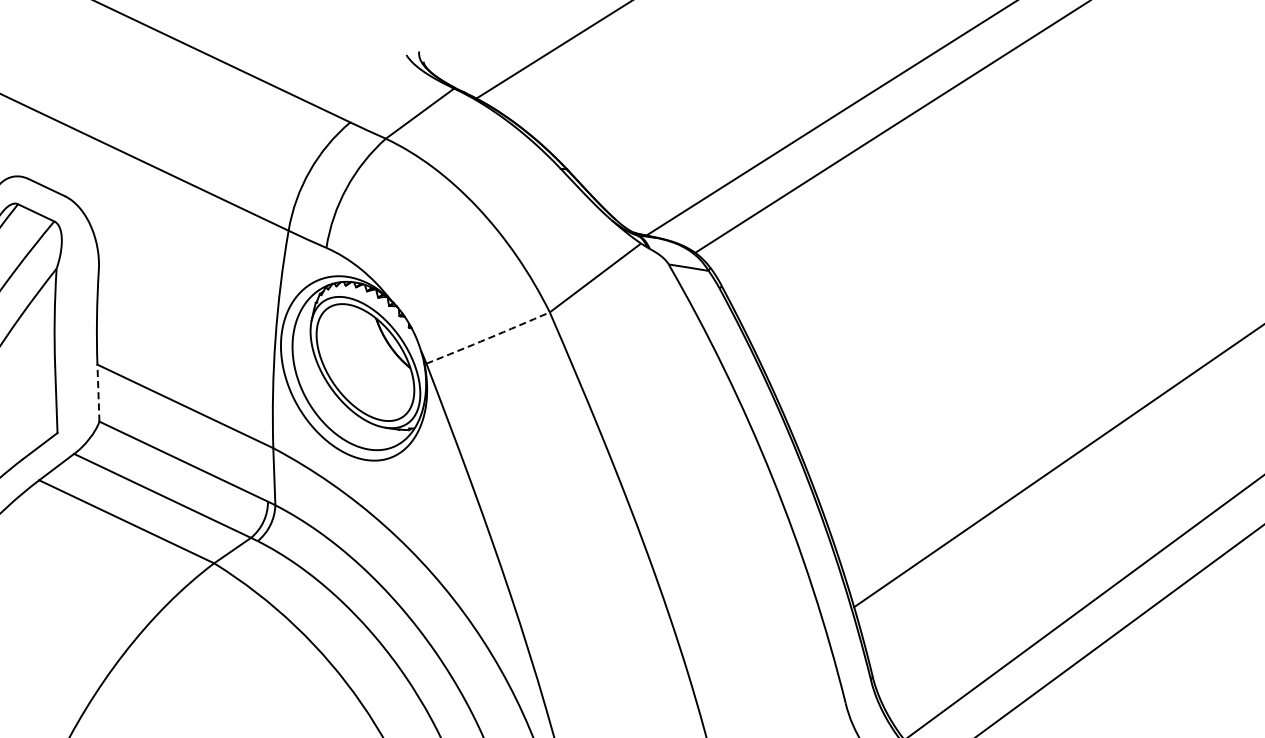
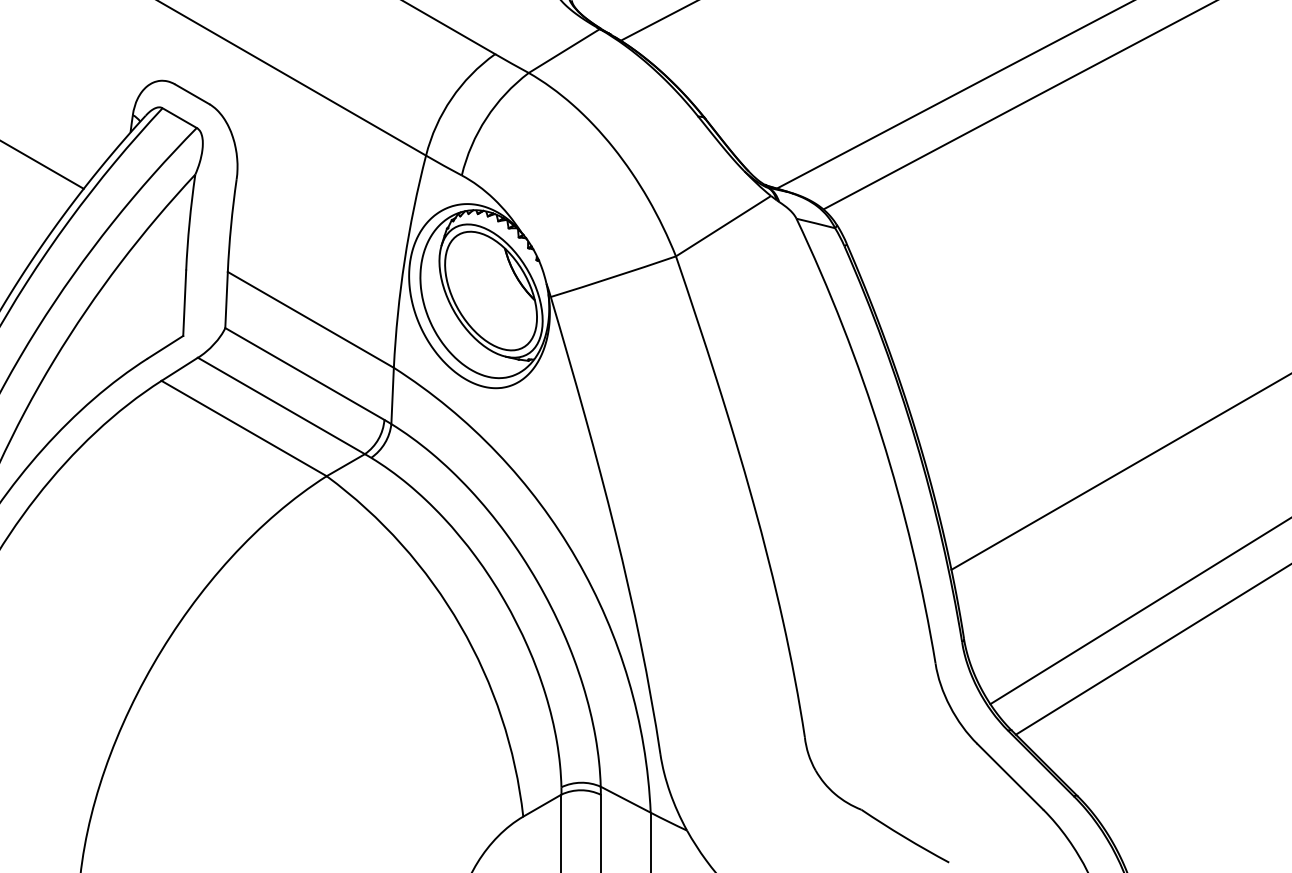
arc: (488, 338) -> (613, 277), dashed -> solid
line: (98, 392) -> (226, 299), dashed -> solid

